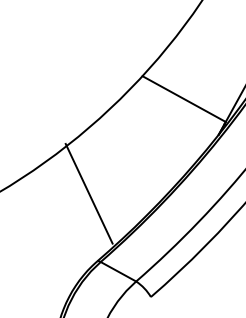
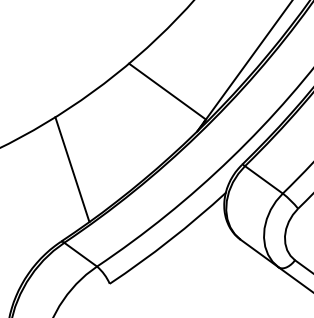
line: (89, 193) -> (72, 169), moved

